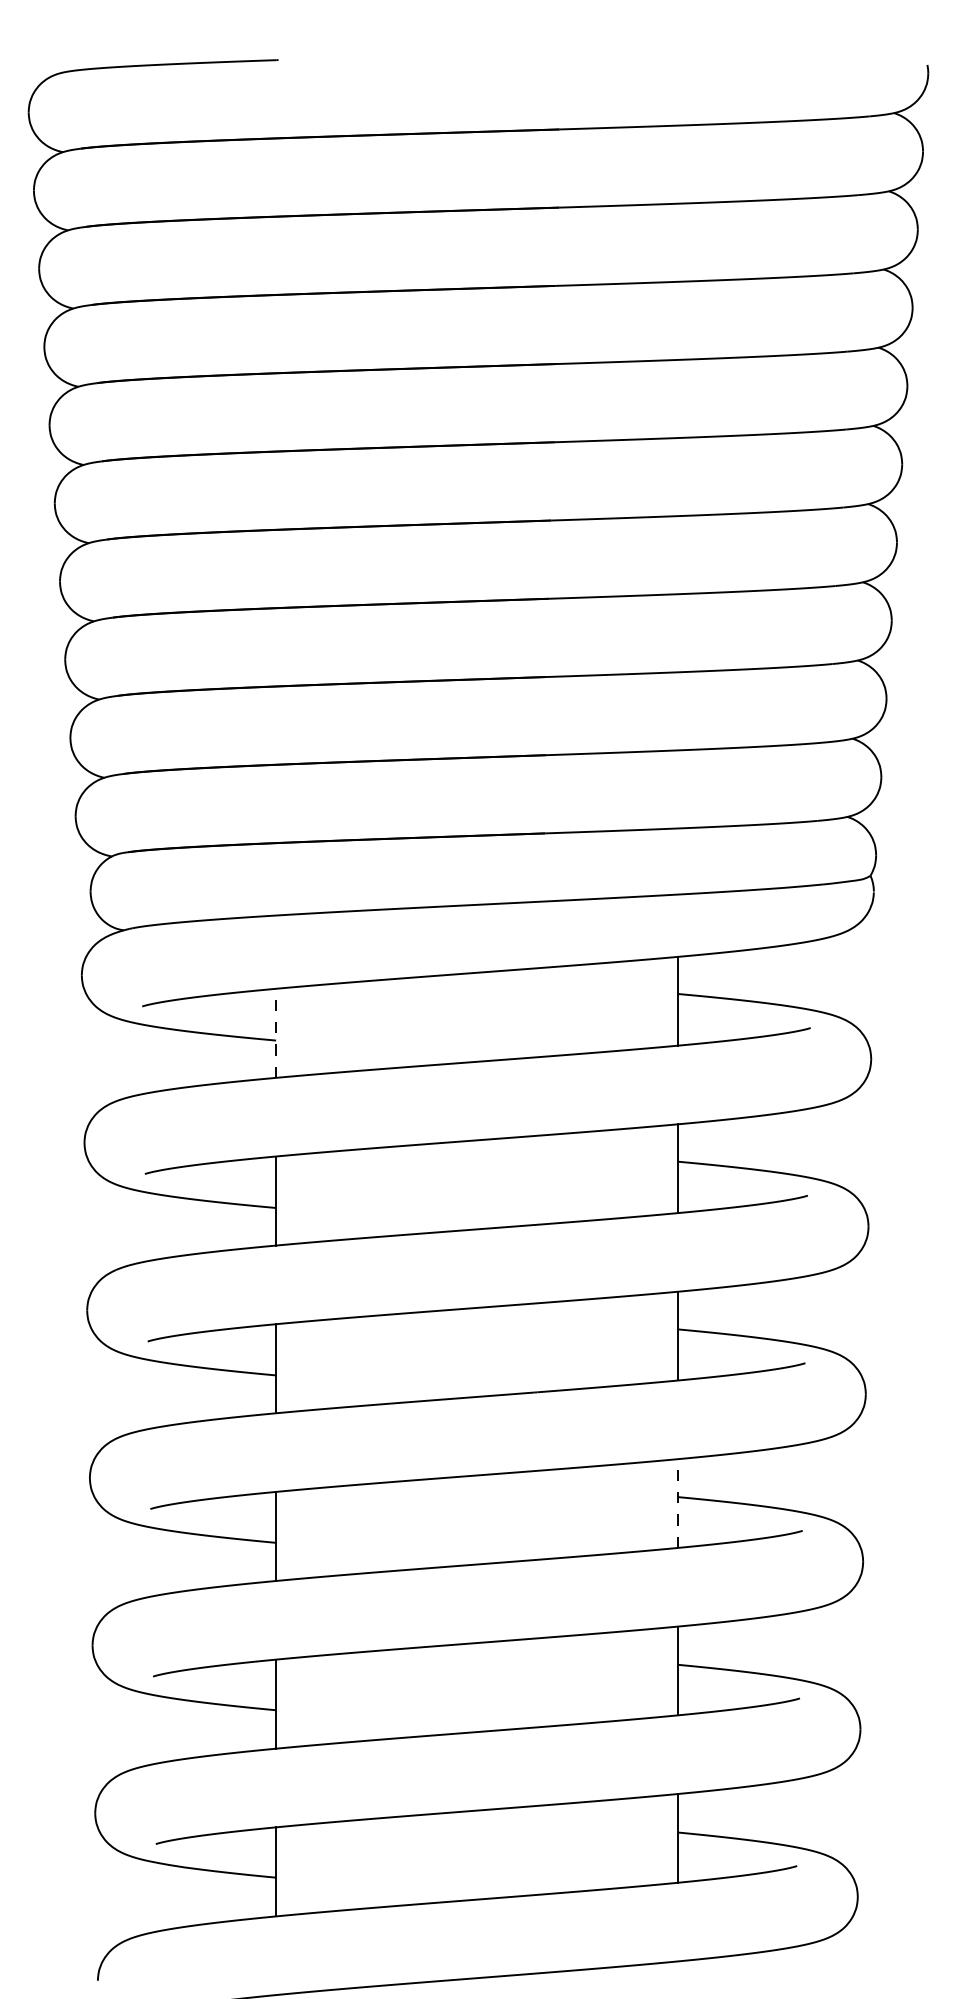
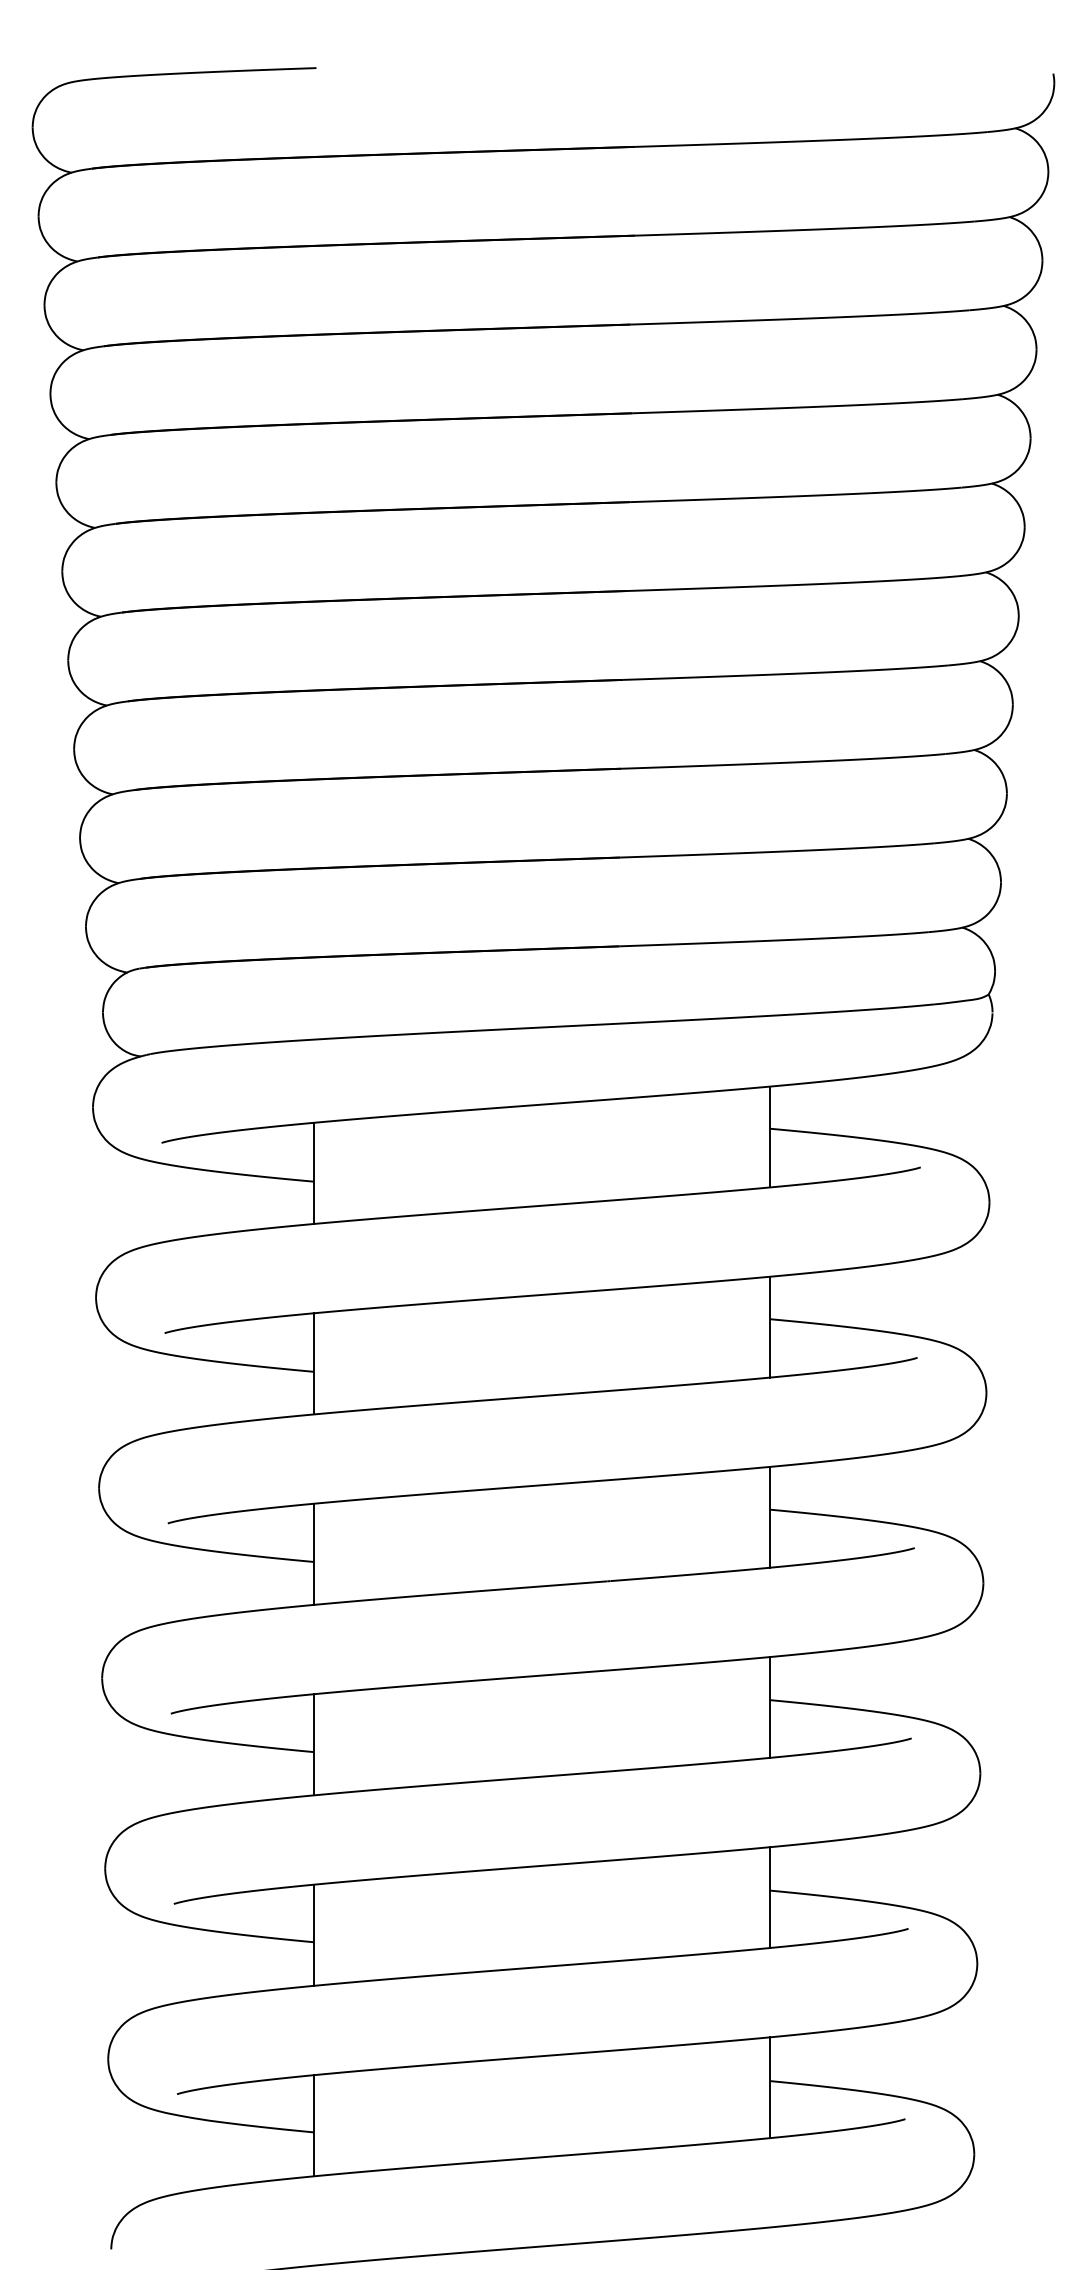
line: (275, 1033) -> (313, 1173), dashed -> solid
line: (678, 1502) -> (770, 1706), dashed -> solid

